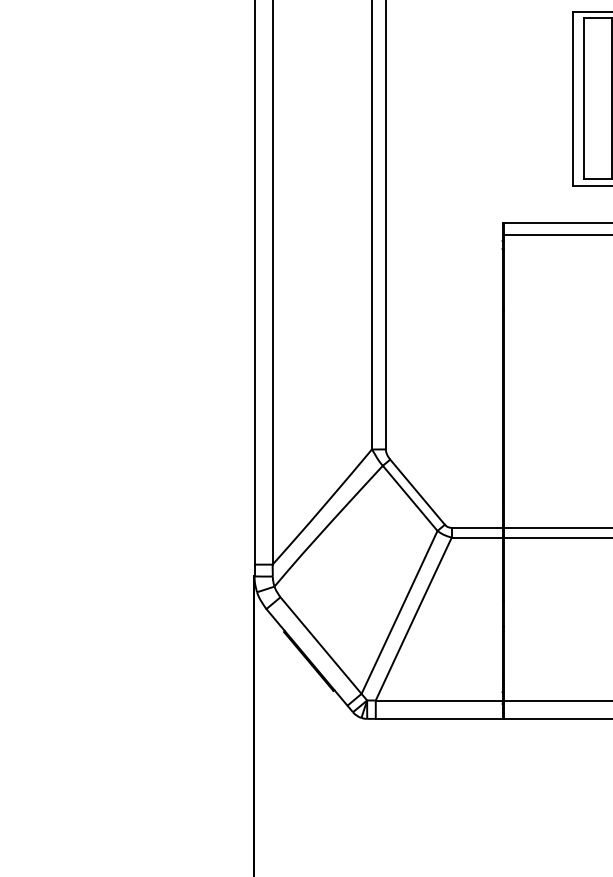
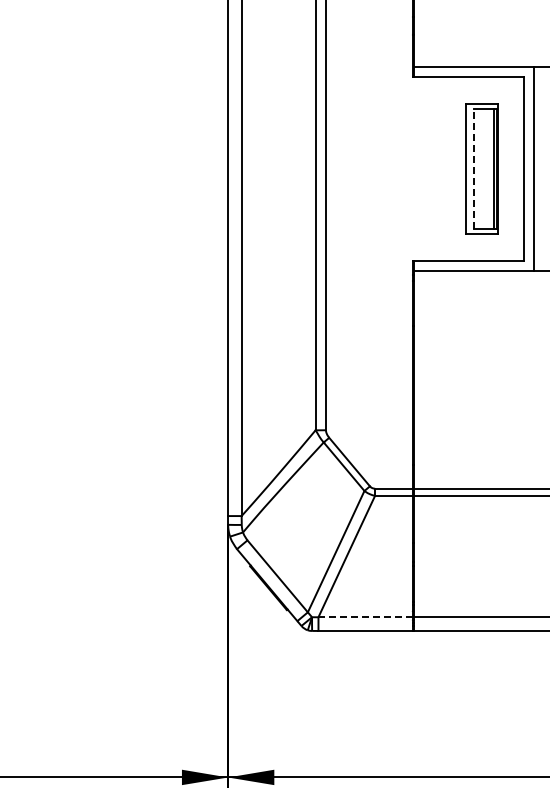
line: (583, 97) -> (473, 168), solid -> dashed
line: (440, 700) -> (366, 617), solid -> dashed

